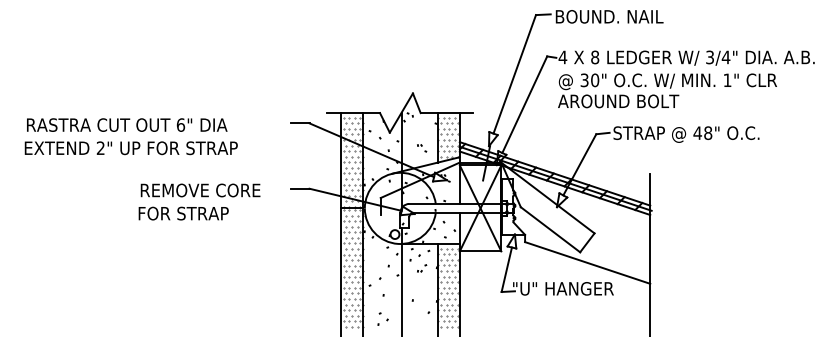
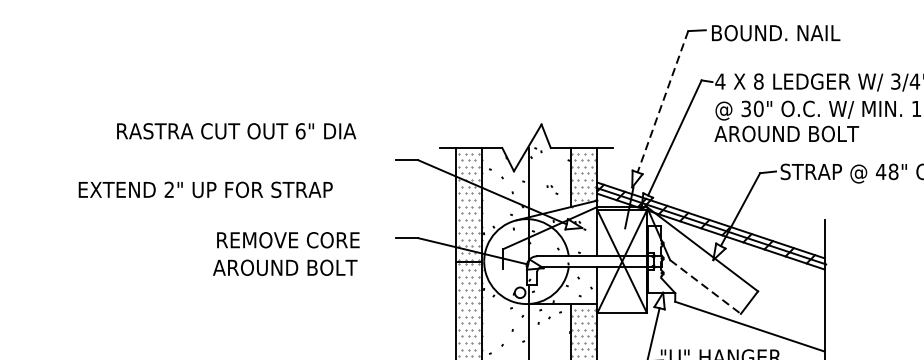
line: (514, 74) -> (662, 101), solid -> dashed
text: (127, 124) -> (236, 130), moved
text: (197, 213) -> (284, 267), FOR STRAP -> AROUND BOLT
line: (550, 230) -> (705, 287), solid -> dashed
part: (422, 268) -> (552, 333), removed

